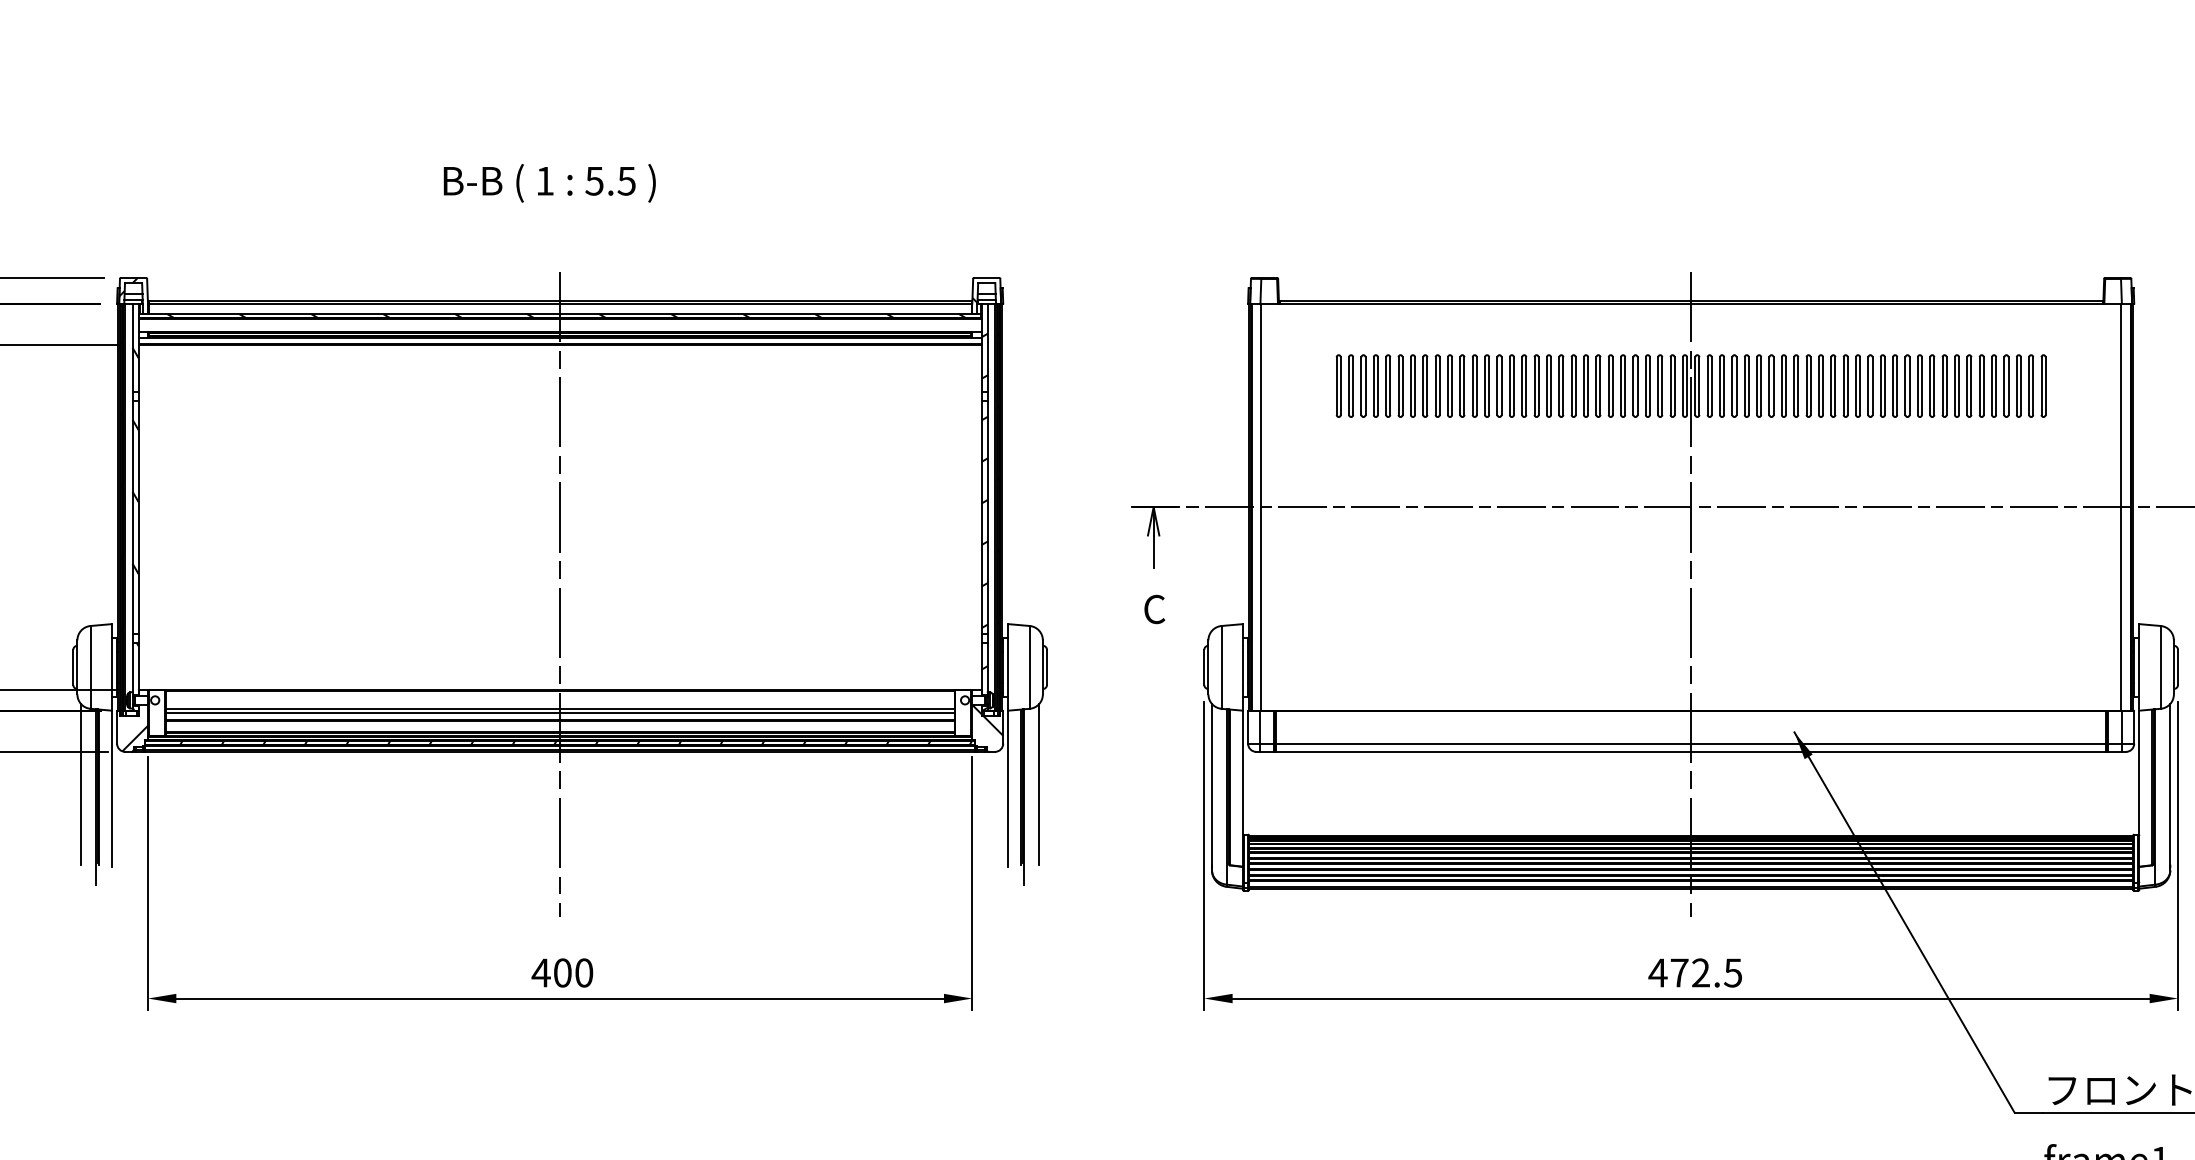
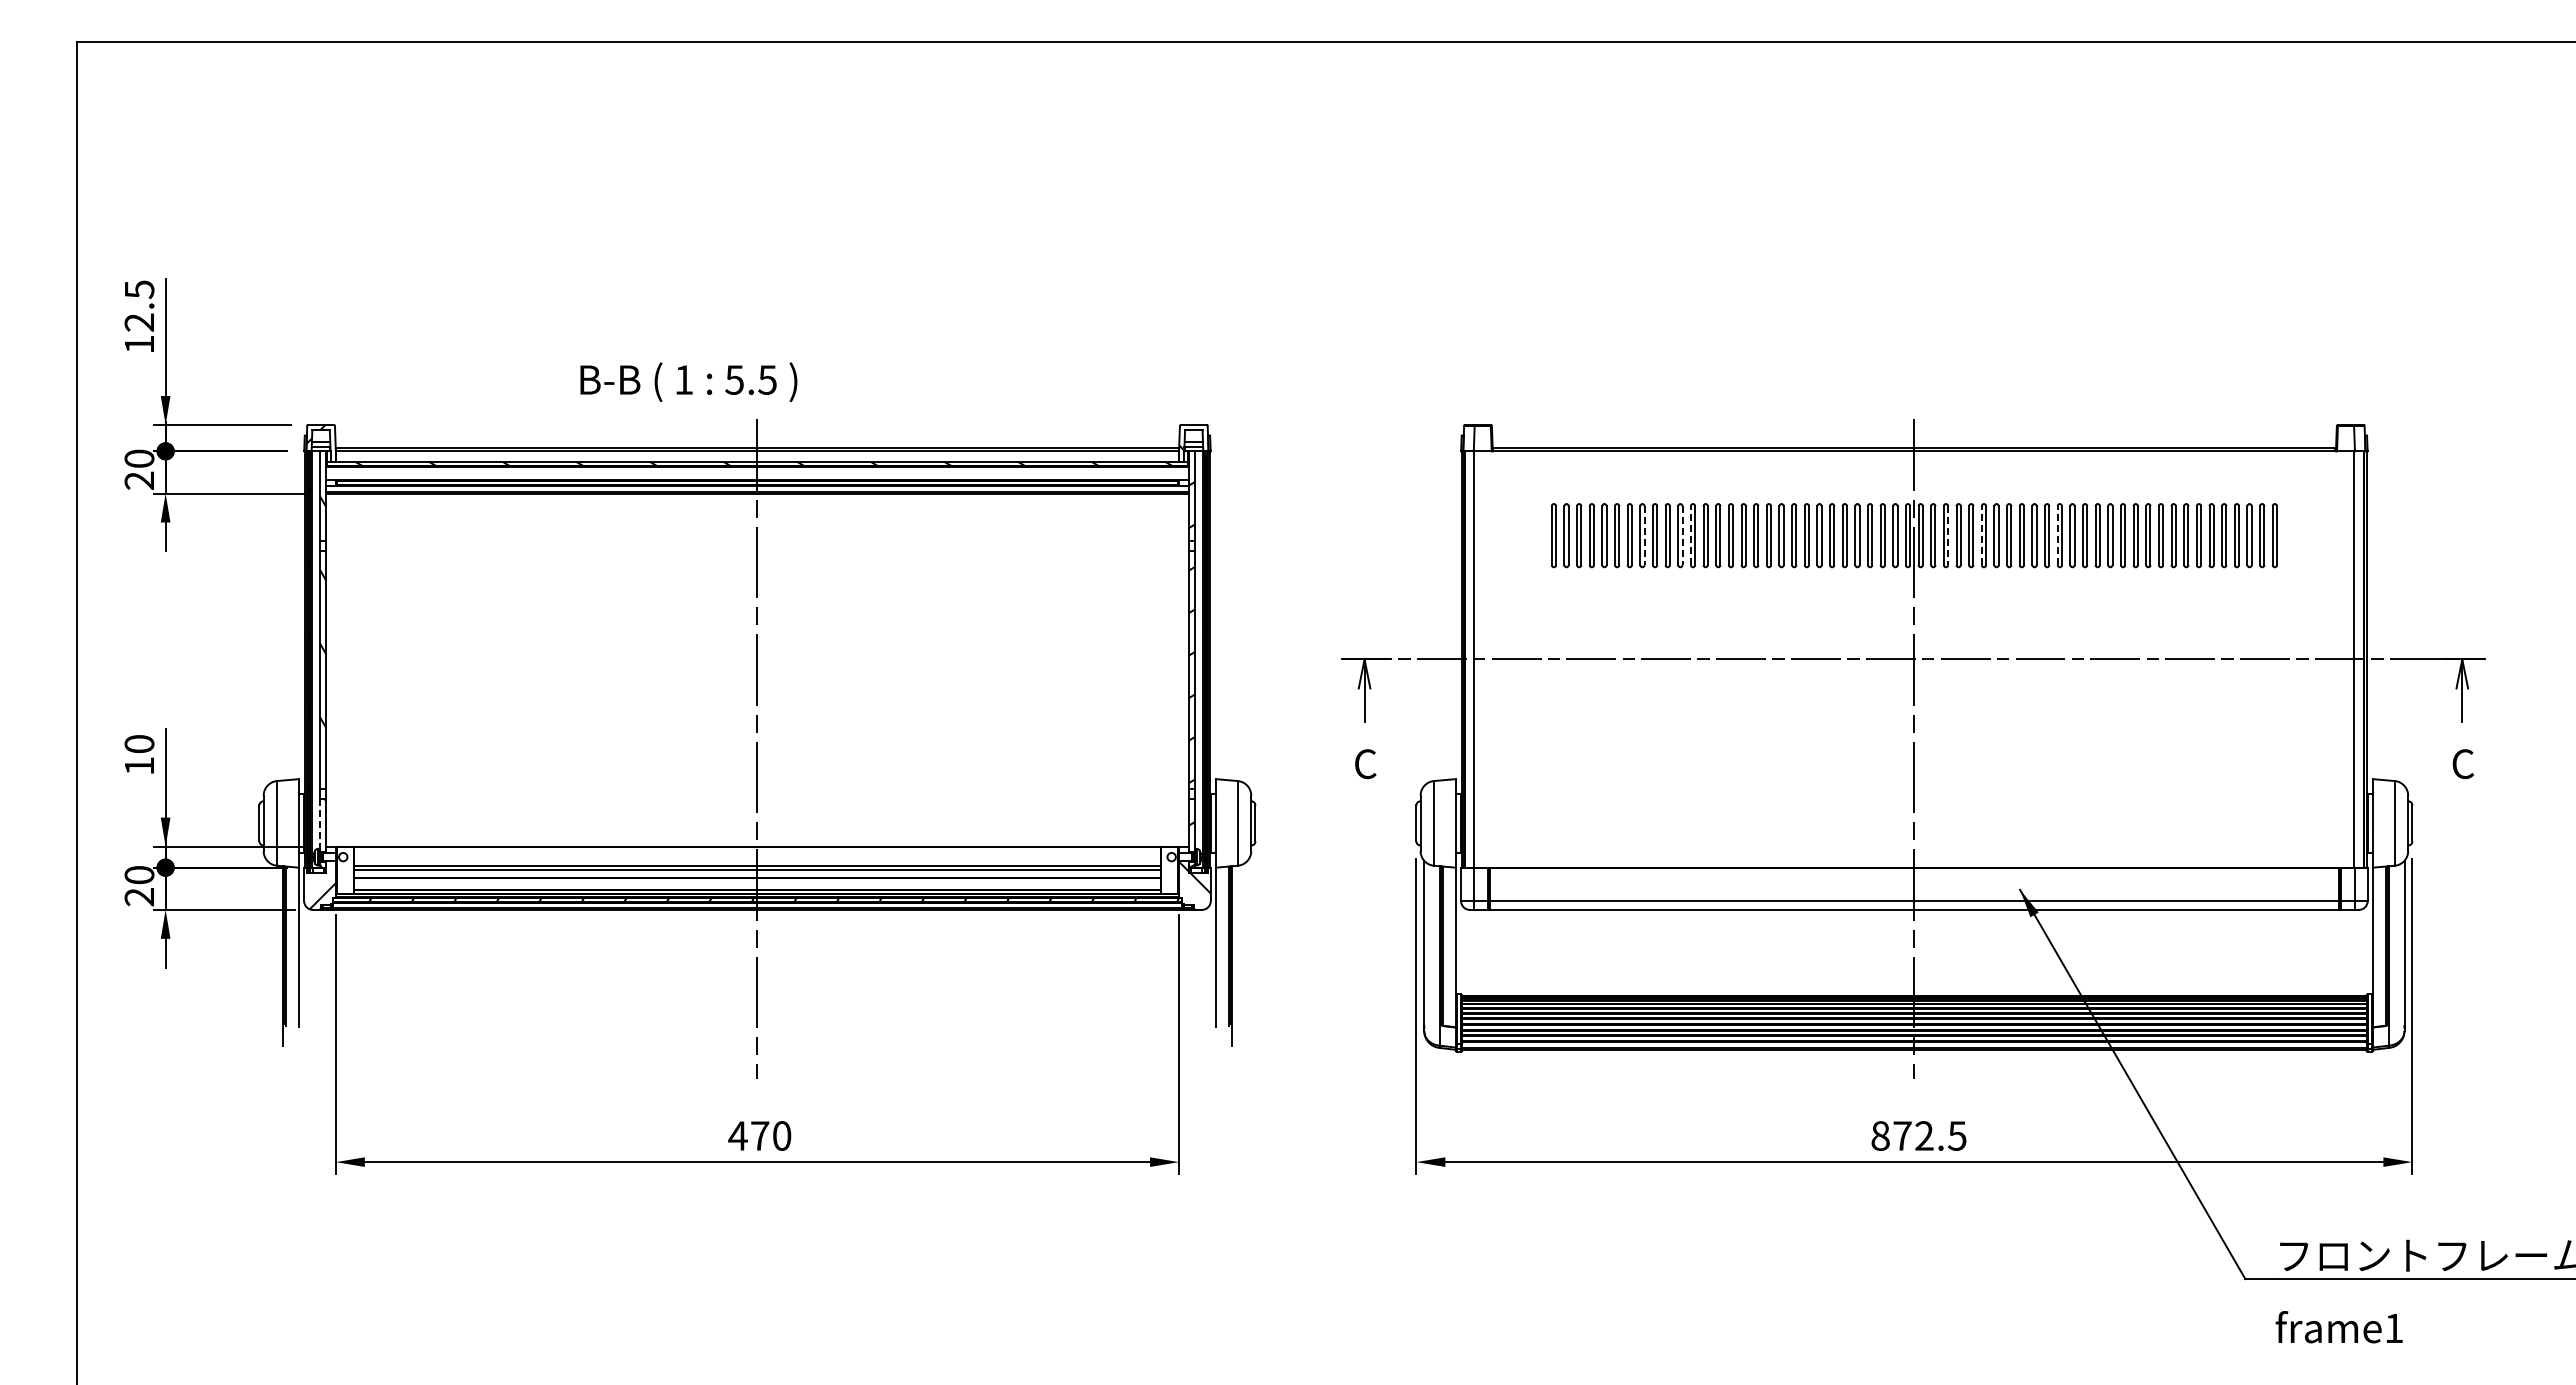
text: (549, 183) -> (688, 382), moved
line: (1427, 385) -> (1644, 535), solid -> dashed
line: (1464, 385) -> (1682, 535), solid -> dashed
line: (1472, 385) -> (1690, 535), solid -> dashed
line: (1724, 385) -> (1948, 535), solid -> dashed
line: (1756, 385) -> (1981, 535), solid -> dashed
line: (1831, 385) -> (2057, 535), solid -> dashed
line: (132, 668) -> (320, 824), solid -> dashed
line: (81, 783) -> (267, 942), removed
line: (1039, 783) -> (1247, 942), removed
text: (563, 972) -> (760, 1135), 400 -> 470
text: (1658, 972) -> (1880, 1135), 472.5 -> 872.5

